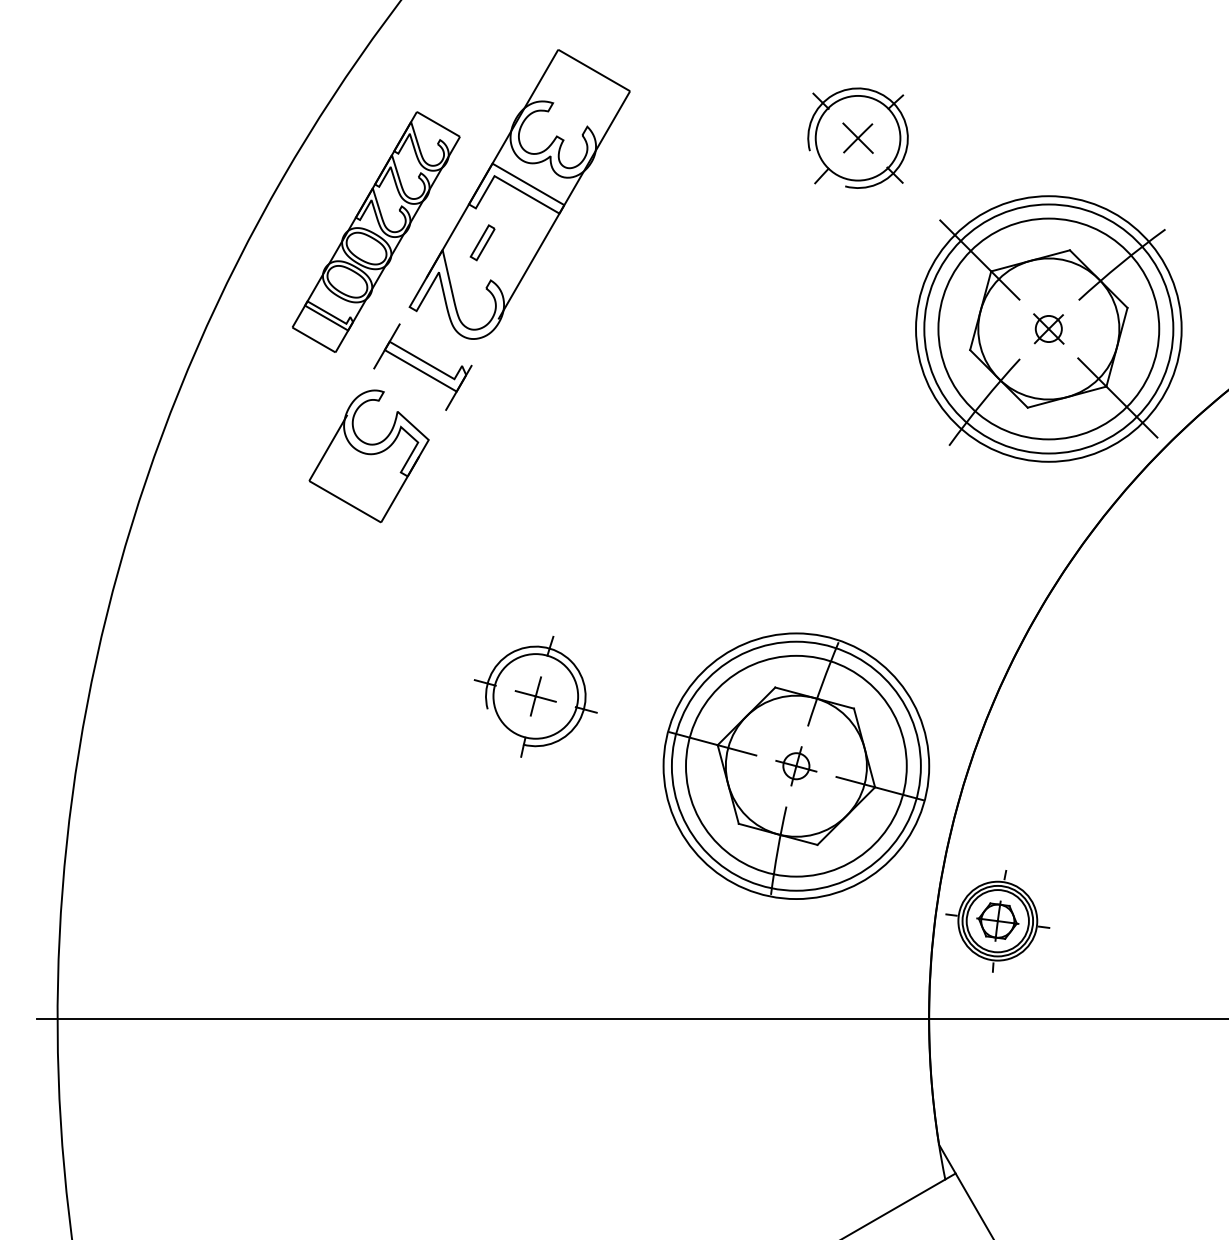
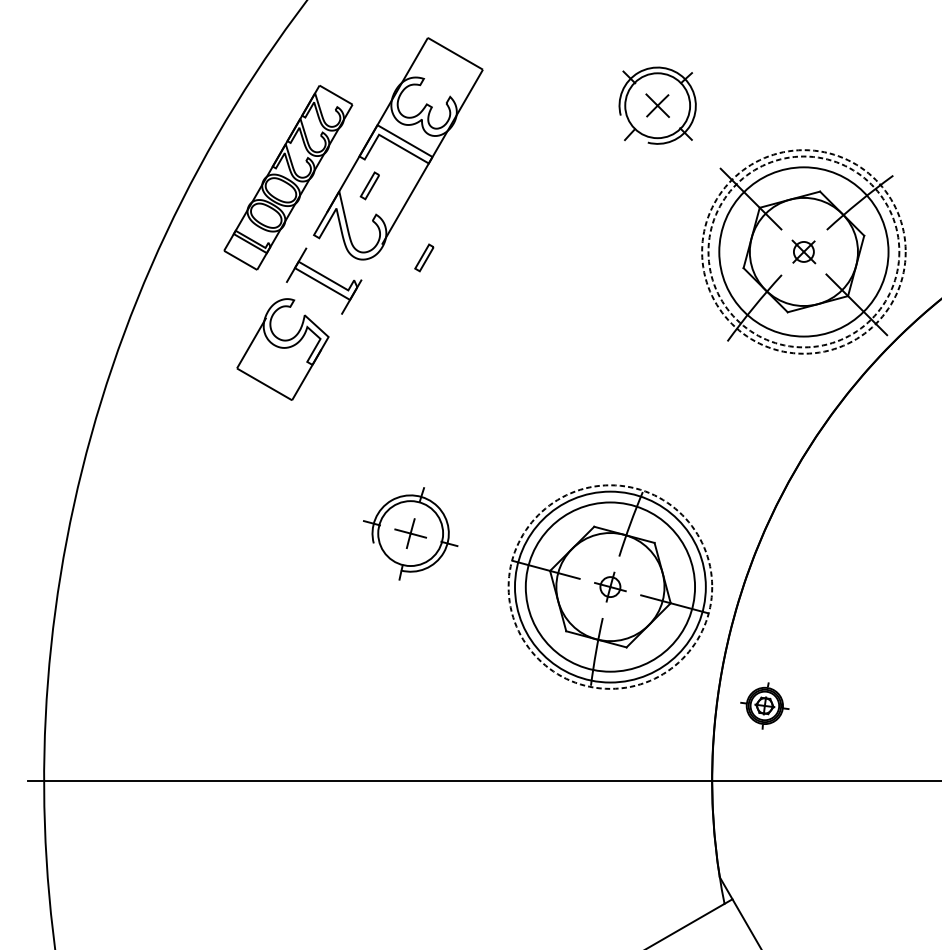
circle: (1048, 328) -> (803, 251), solid -> dashed
circle: (1048, 328) -> (803, 251), solid -> dashed
part: (553, 336) -> (424, 257), added
circle: (796, 766) -> (610, 587), solid -> dashed
part: (997, 921) -> (764, 706), size x0.6

